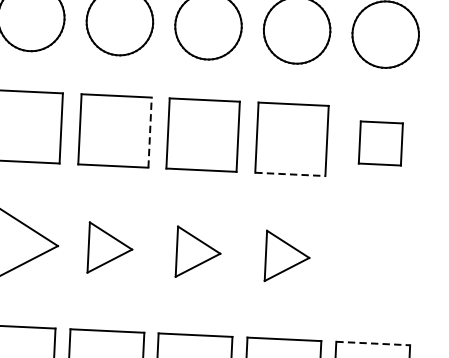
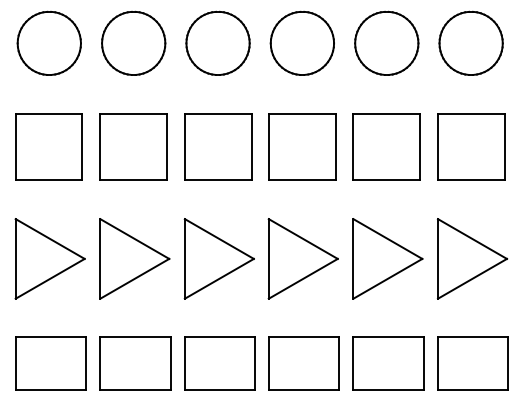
line: (149, 132) -> (251, 146), dashed -> solid
part: (380, 142) -> (471, 146), size x1.67
line: (291, 174) -> (387, 180), dashed -> solid
part: (109, 248) -> (218, 258), size x1.67
part: (197, 252) -> (302, 258), size x1.67
part: (287, 256) -> (387, 258), size x1.67
part: (376, 260) -> (472, 258), added
line: (373, 343) -> (473, 337), dashed -> solid

